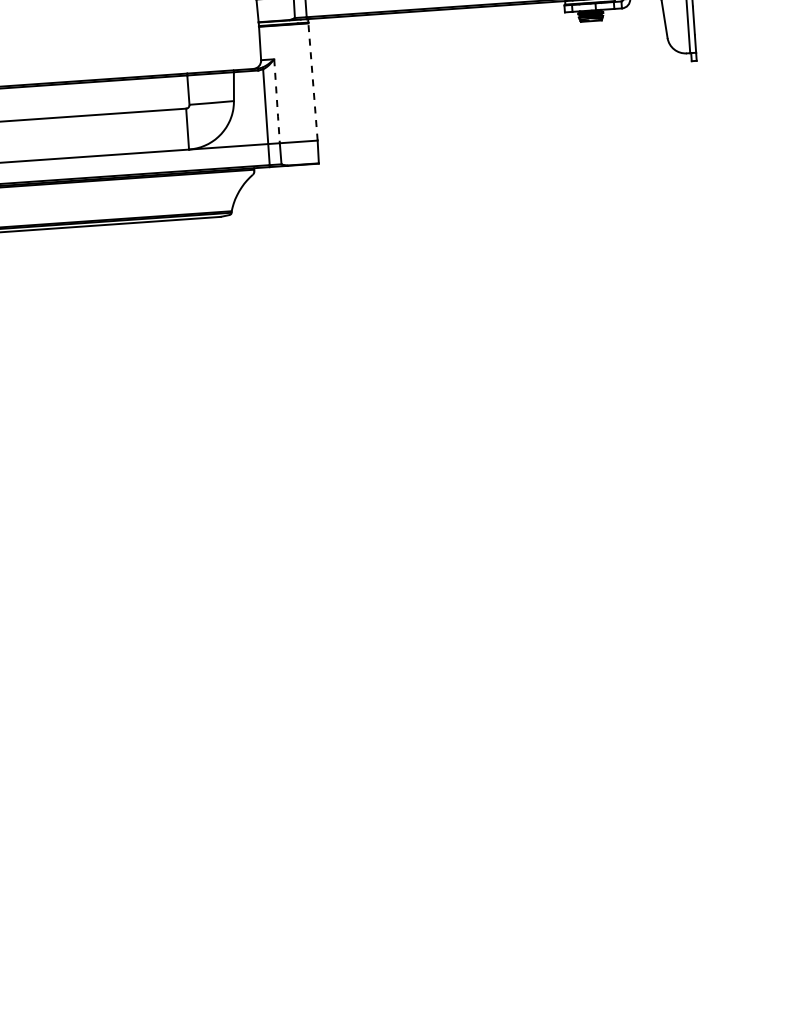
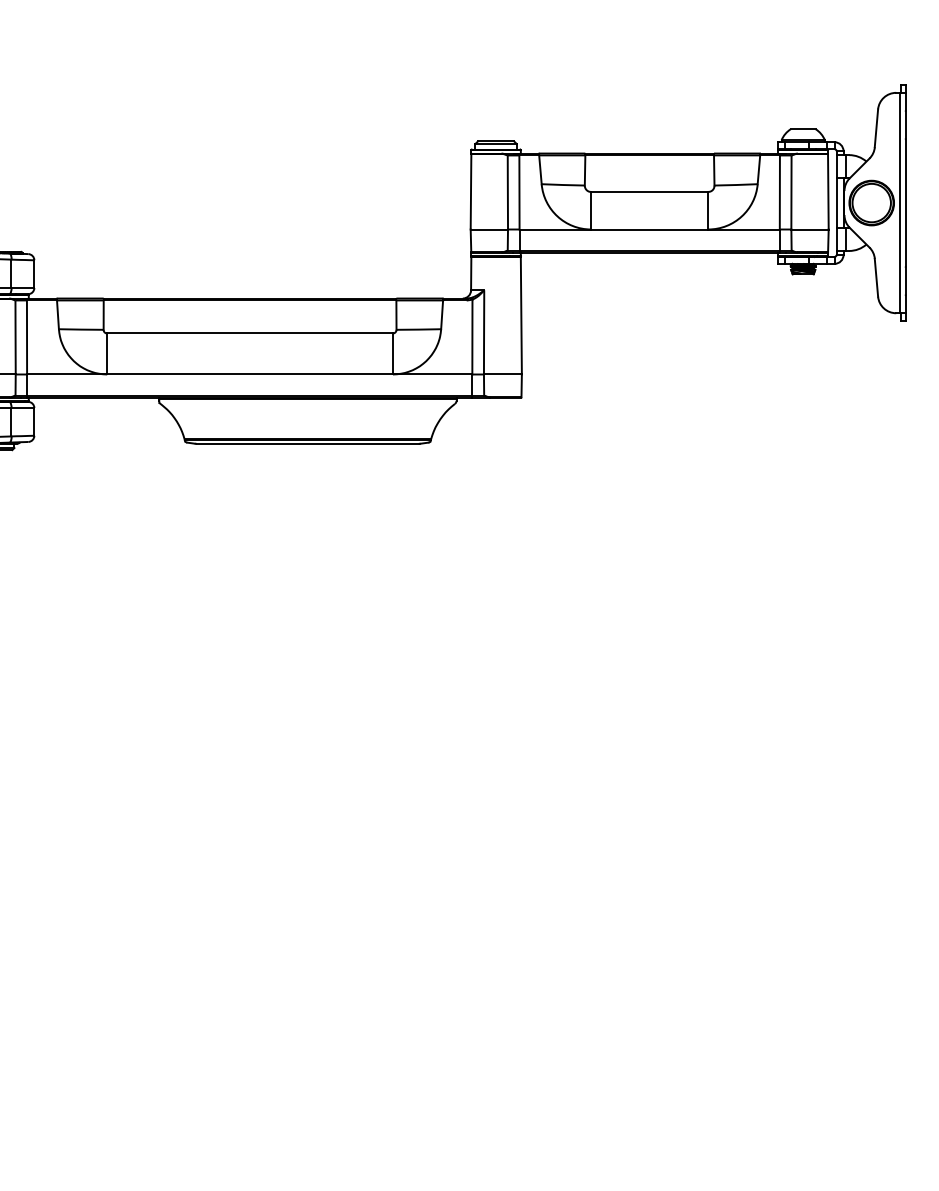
line: (313, 81) -> (521, 315), dashed -> solid
line: (277, 101) -> (484, 332), dashed -> solid

